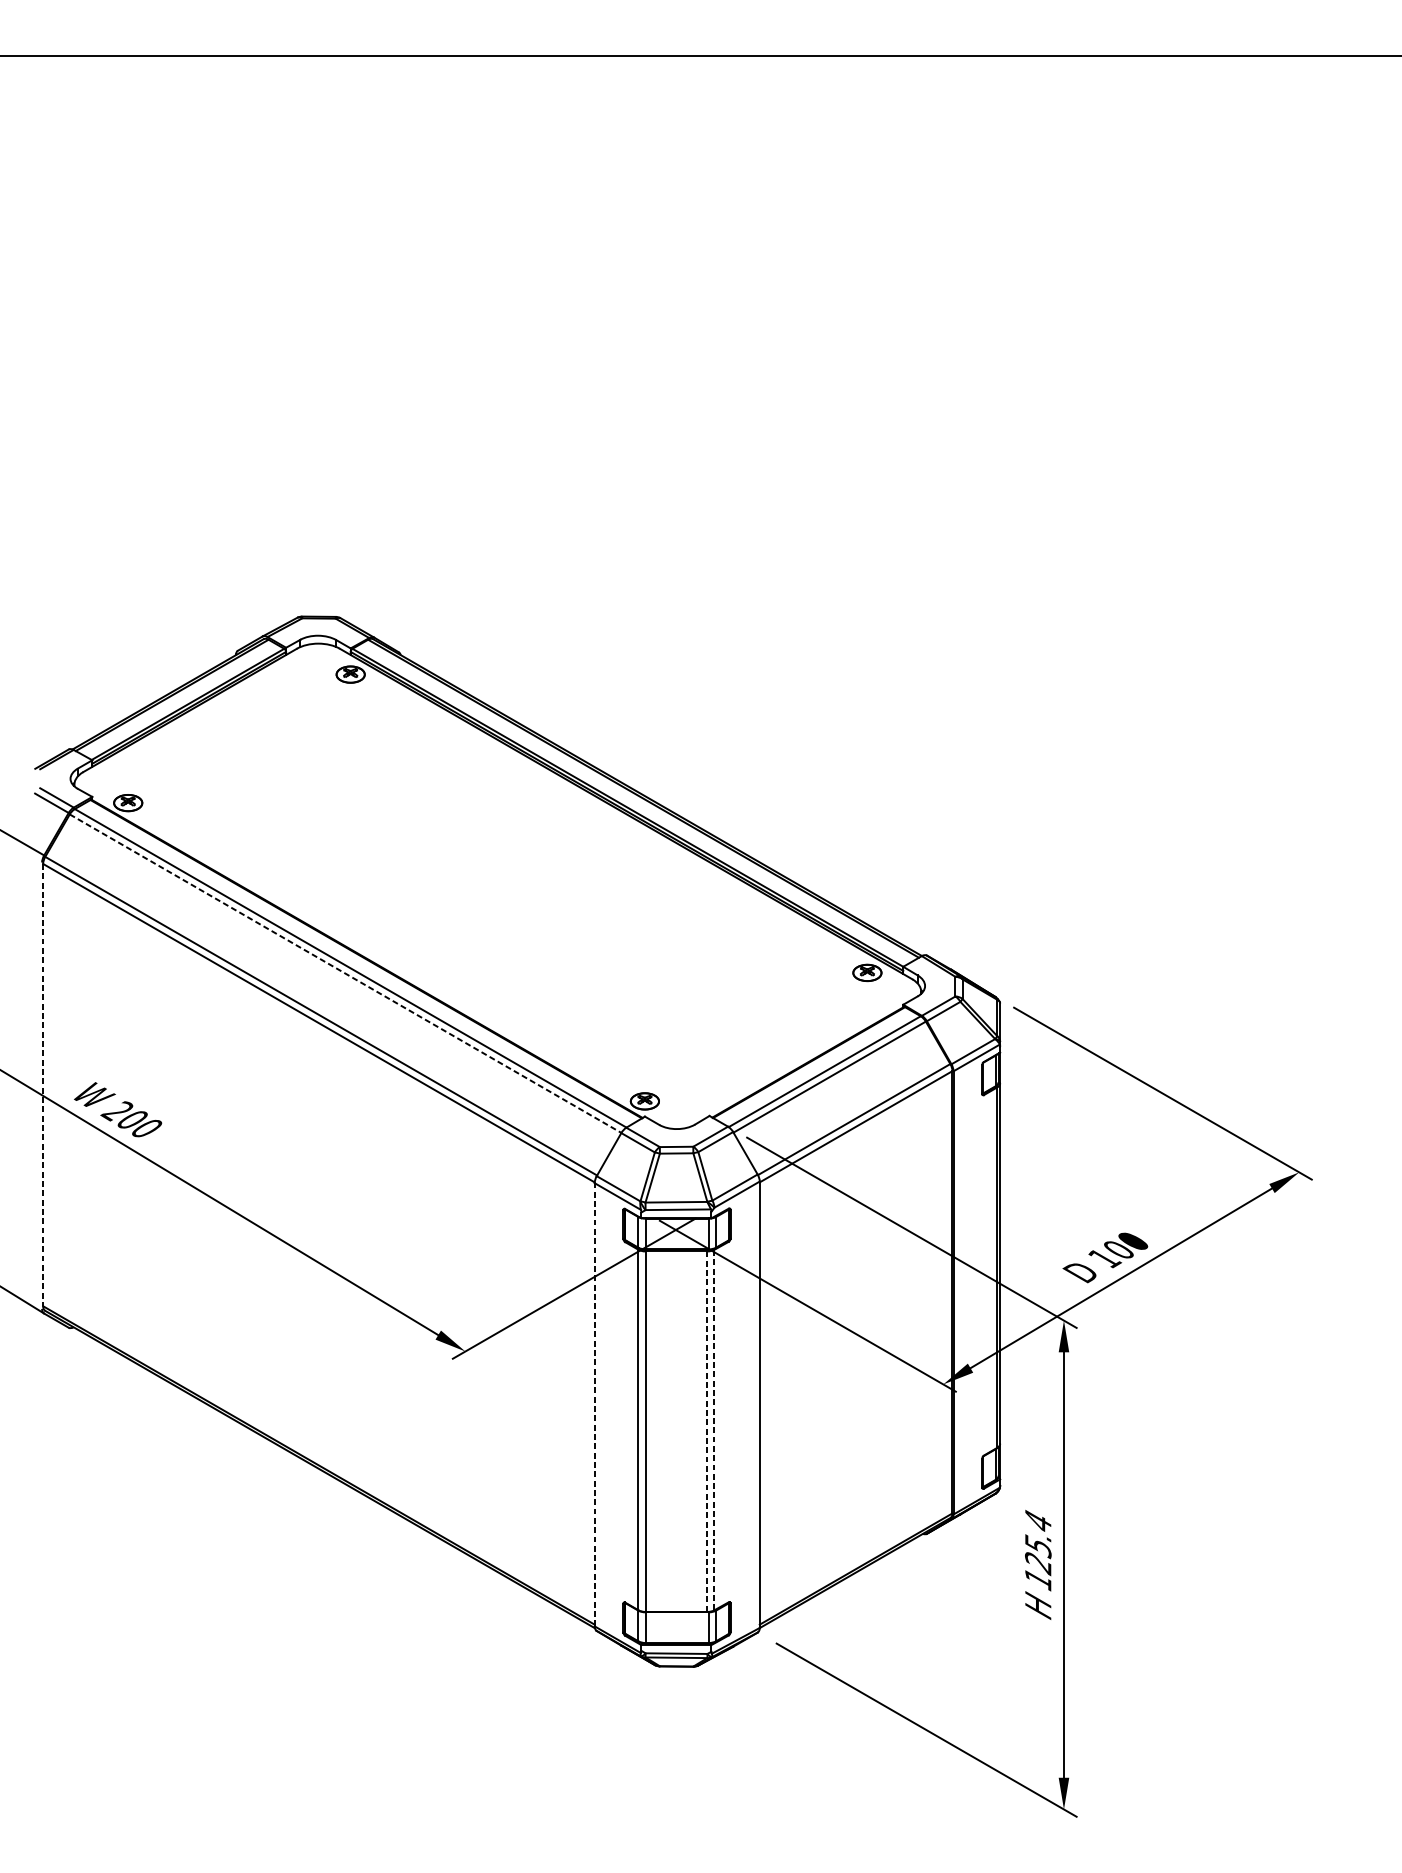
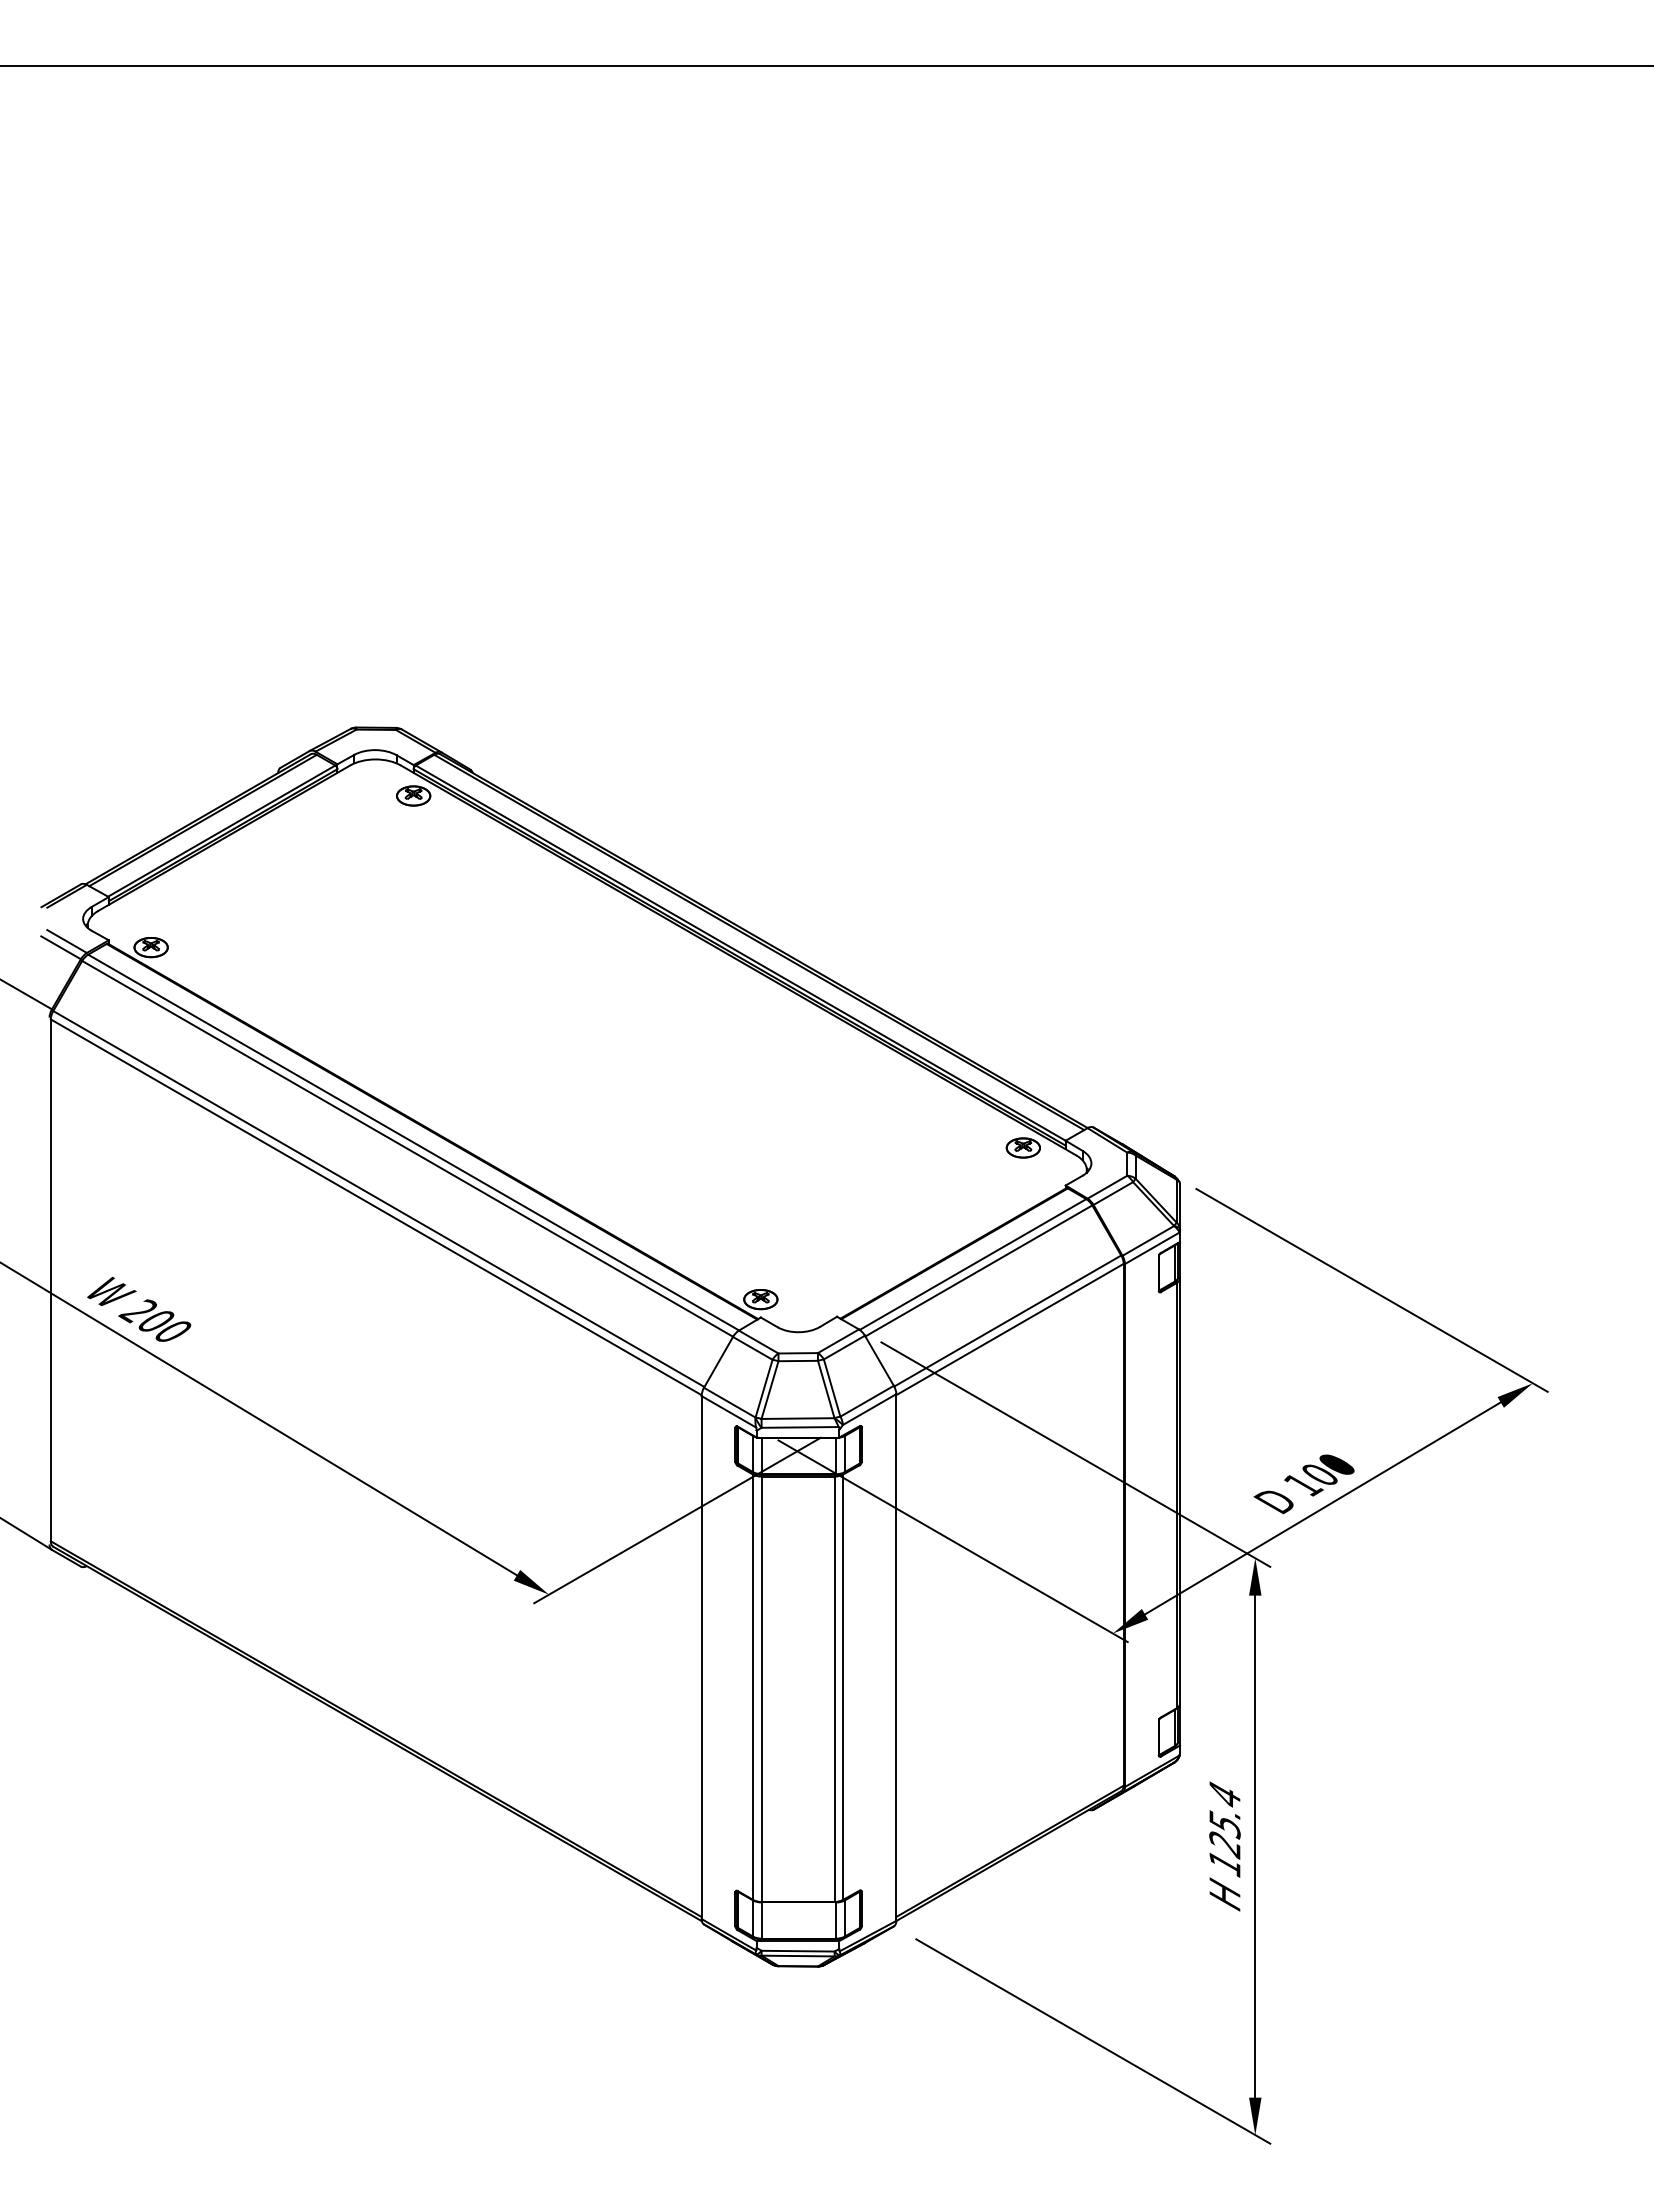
line: (345, 973) -> (407, 1148), dashed -> solid
line: (42, 1085) -> (50, 1280), dashed -> solid
line: (594, 1404) -> (701, 1657), dashed -> solid
line: (714, 1430) -> (842, 1687), dashed -> solid
line: (707, 1431) -> (834, 1689), dashed -> solid

